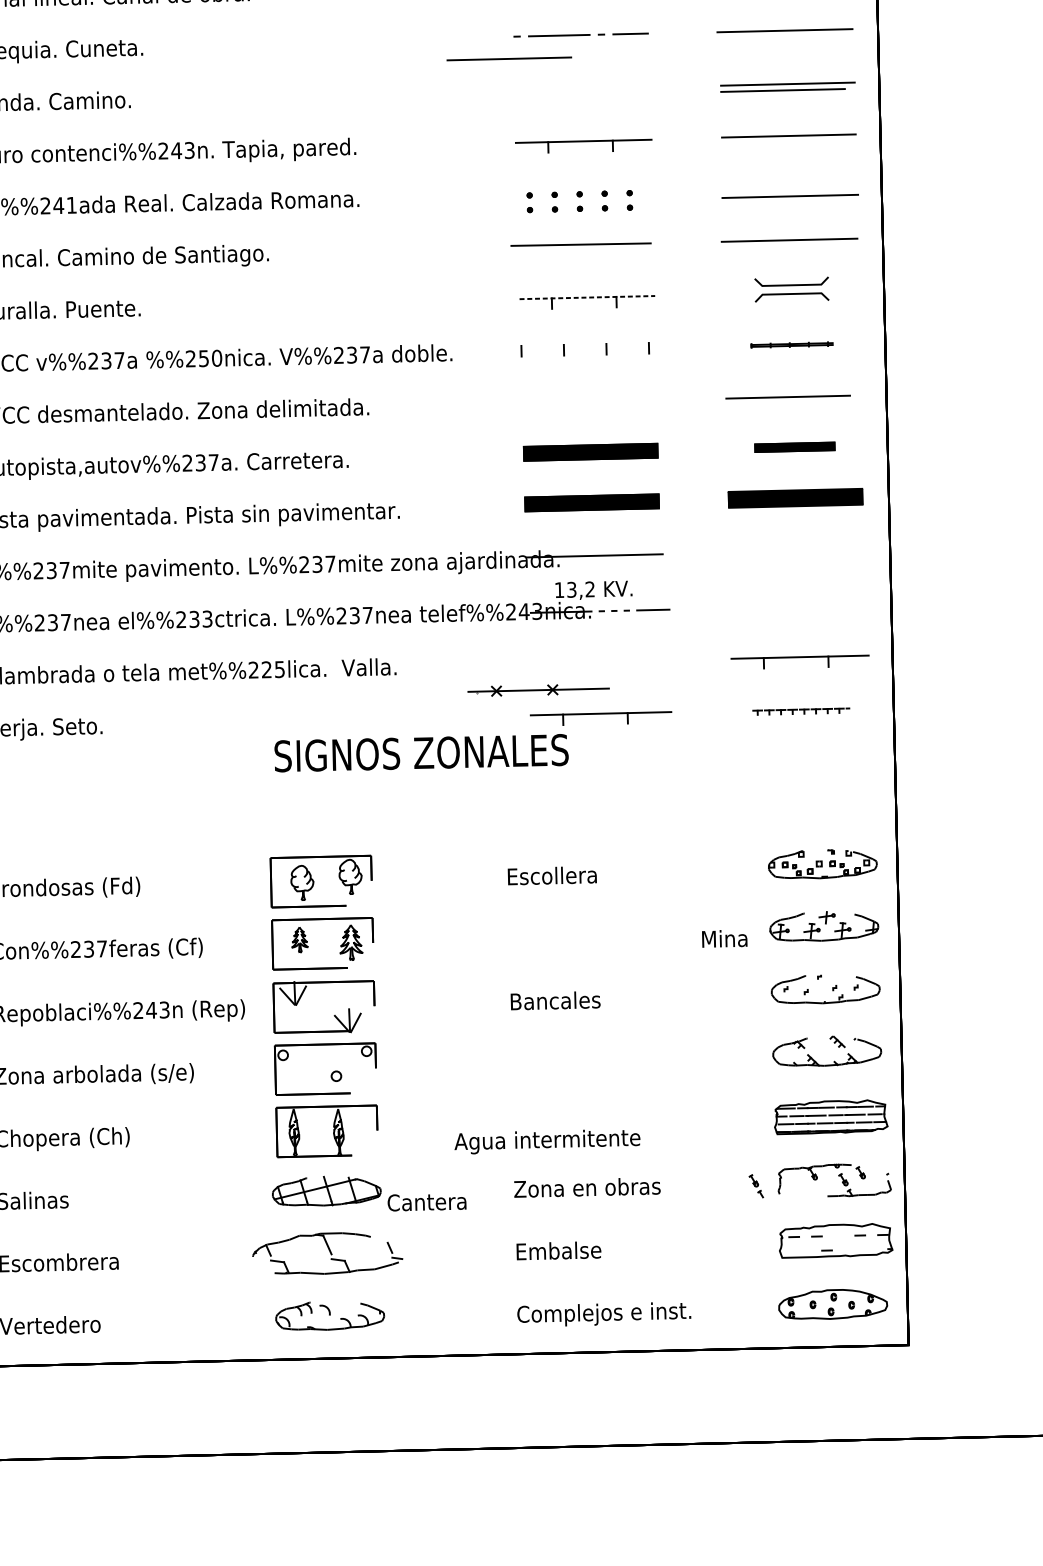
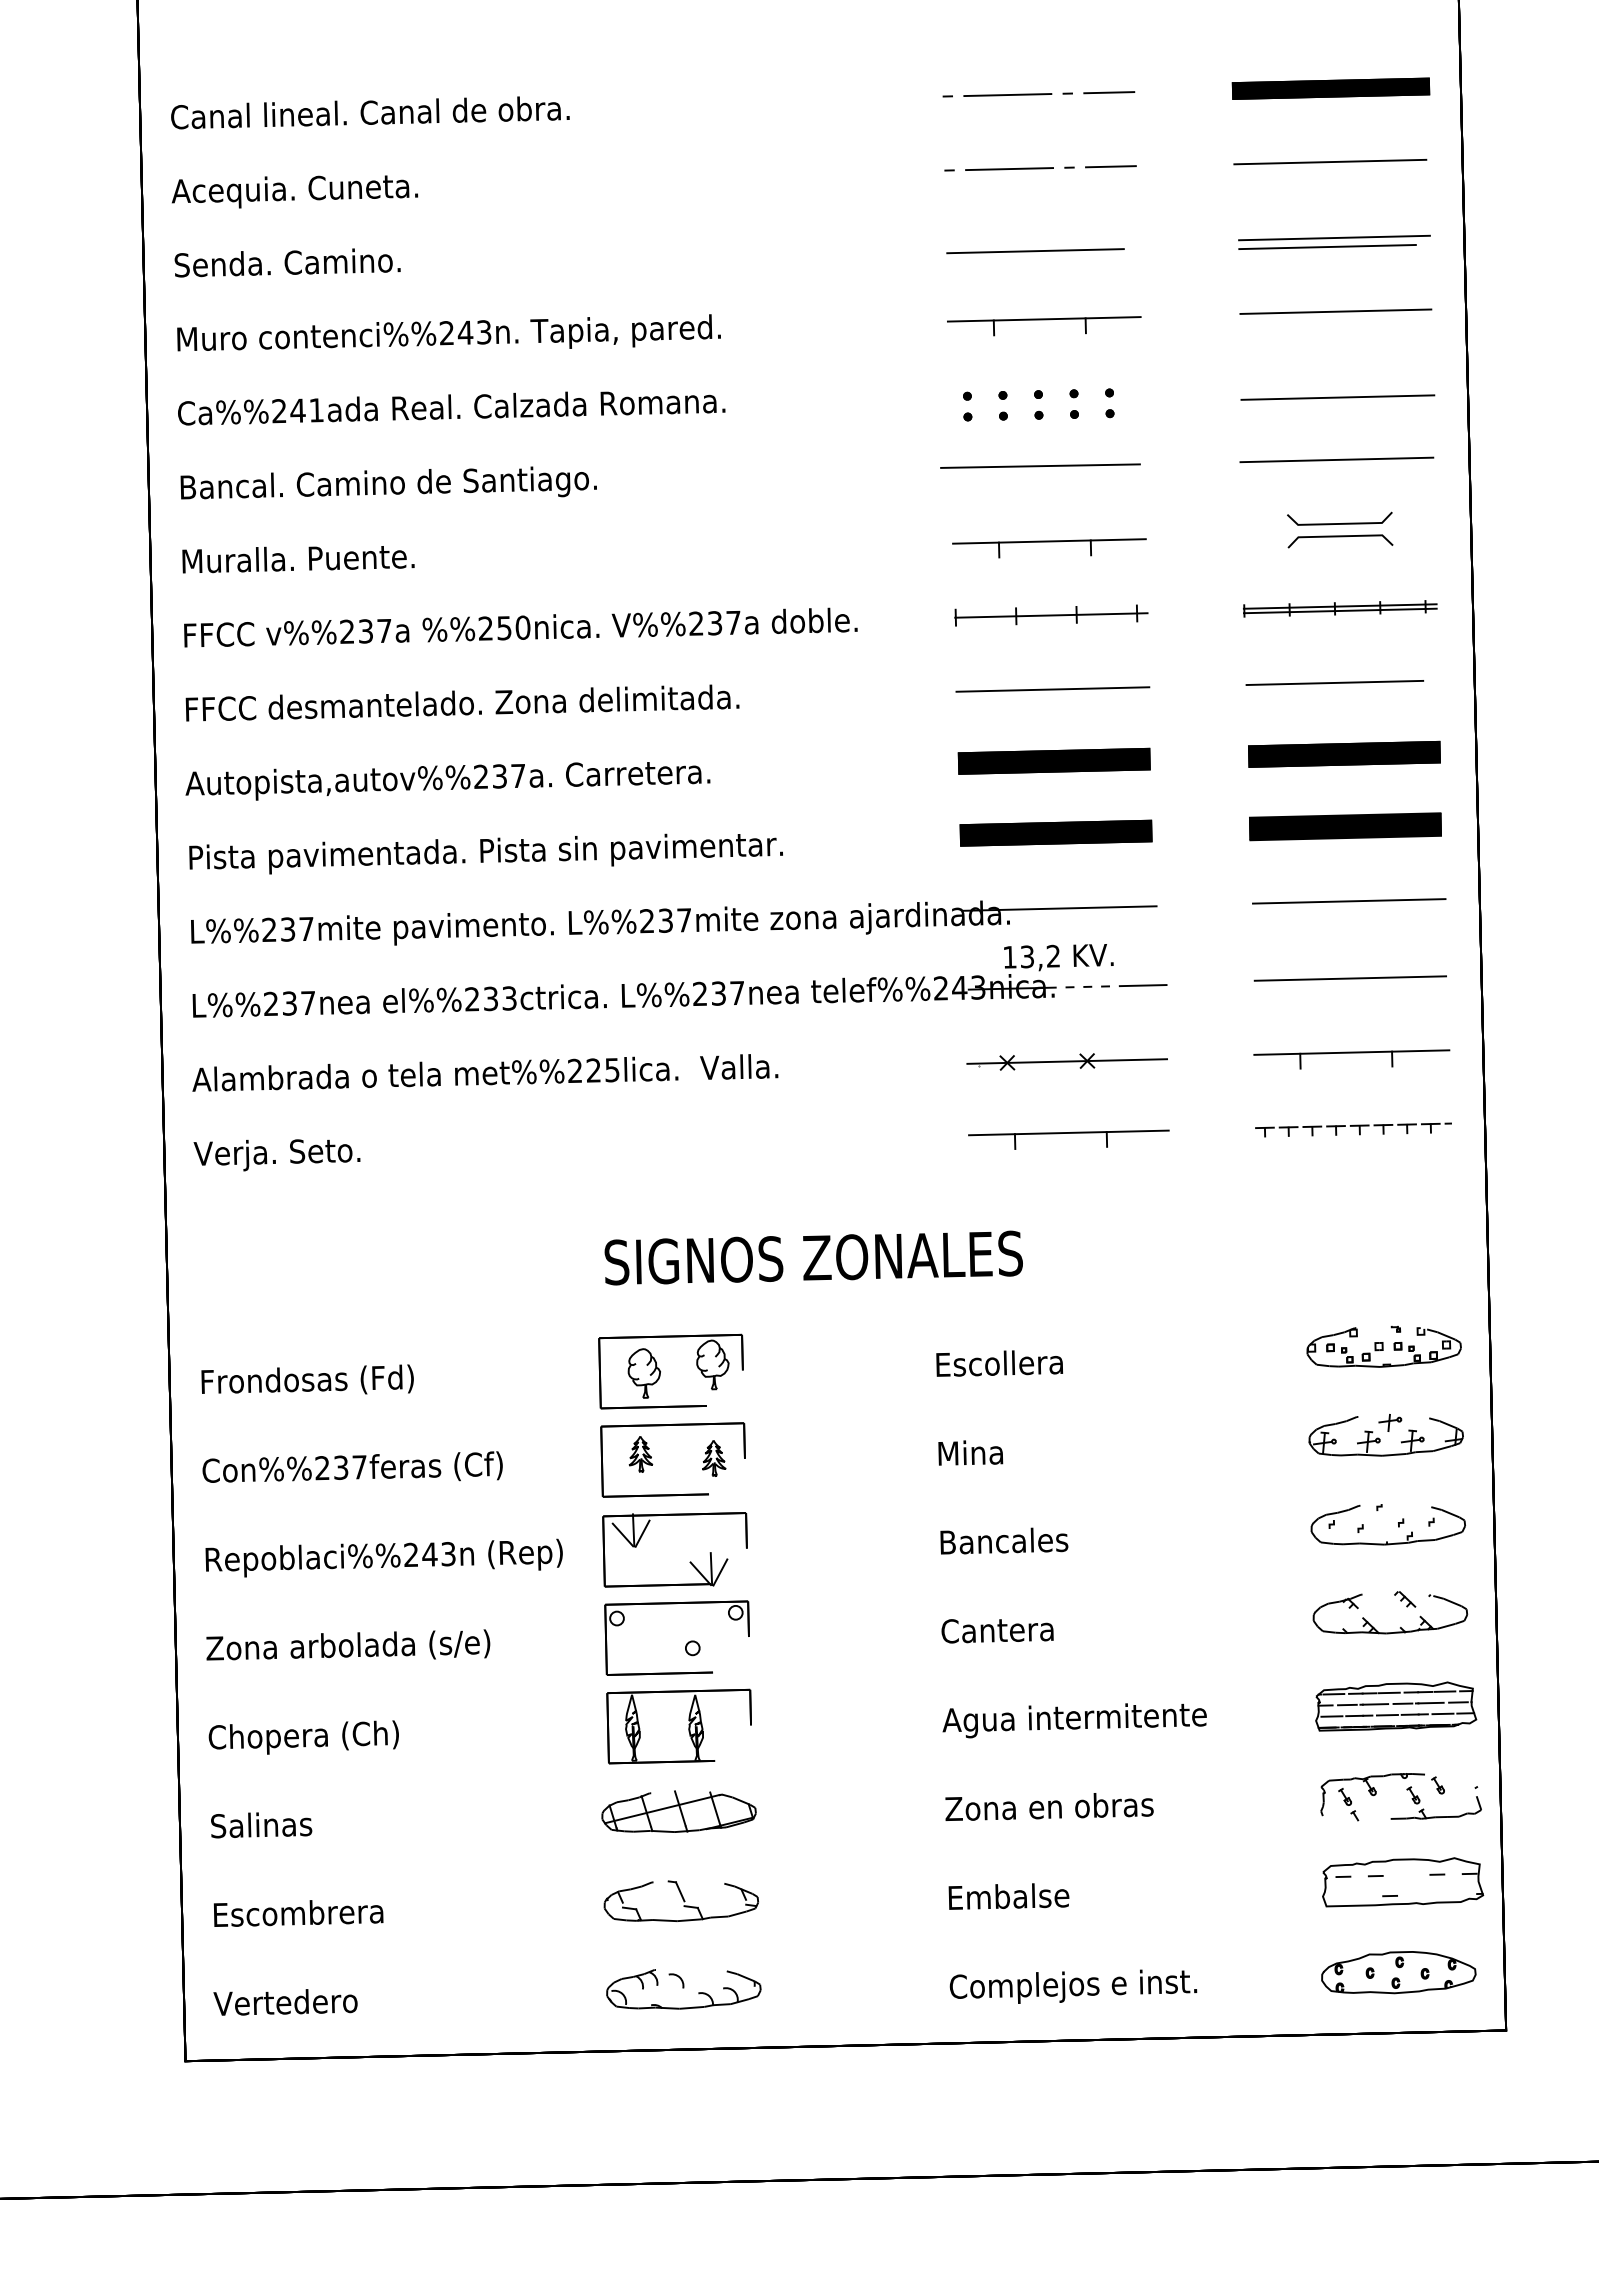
line: (509, 59) -> (1035, 251), moved
line: (587, 297) -> (1049, 541), dashed -> solid
part: (792, 344) -> (1340, 608), size x1.67
line: (588, 349) -> (1051, 615), added
line: (589, 401) -> (1052, 689), added
part: (794, 446) -> (1344, 753), size x1.67
line: (798, 550) -> (1349, 901), added
line: (799, 605) -> (1350, 978), added
part: (538, 690) -> (1066, 1061), moved
part: (801, 711) -> (1353, 1129), size x1.43
text: (421, 752) -> (813, 1257), moved
text: (724, 938) -> (970, 1452), moved
part: (351, 942) -> (714, 1458), size x0.71
text: (547, 1141) -> (1074, 1720), moved
part: (756, 1186) -> (1348, 1804), moved
text: (427, 1203) -> (997, 1631), moved
part: (327, 1253) -> (680, 1900), size x0.71

